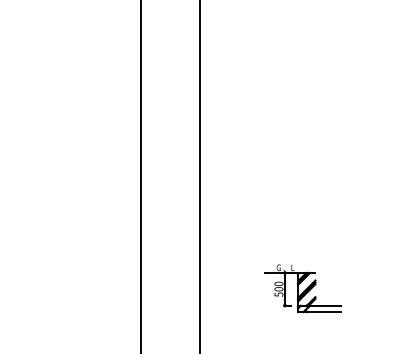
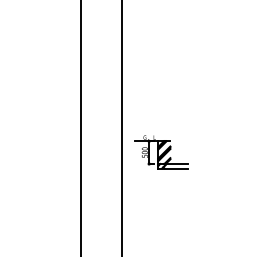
part: (302, 289) -> (161, 152), moved

